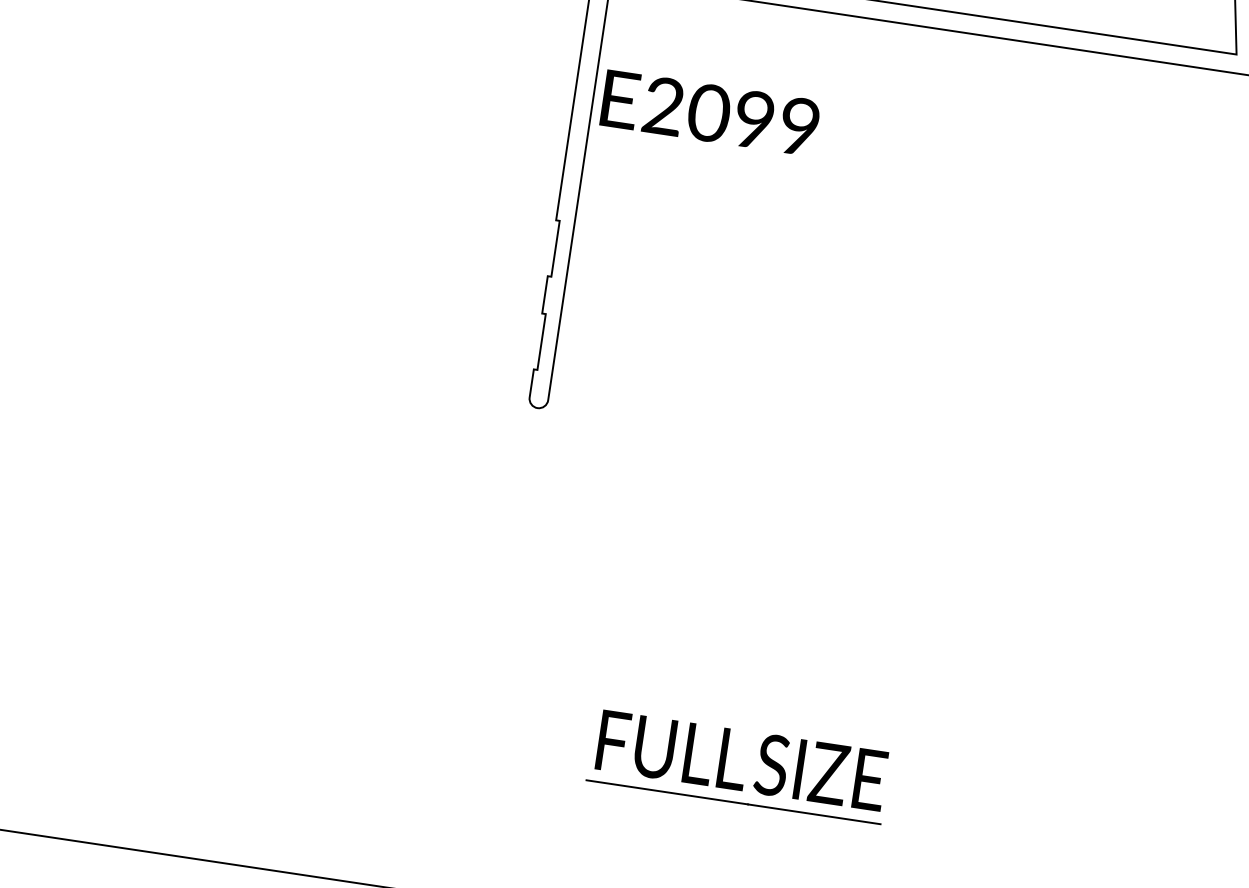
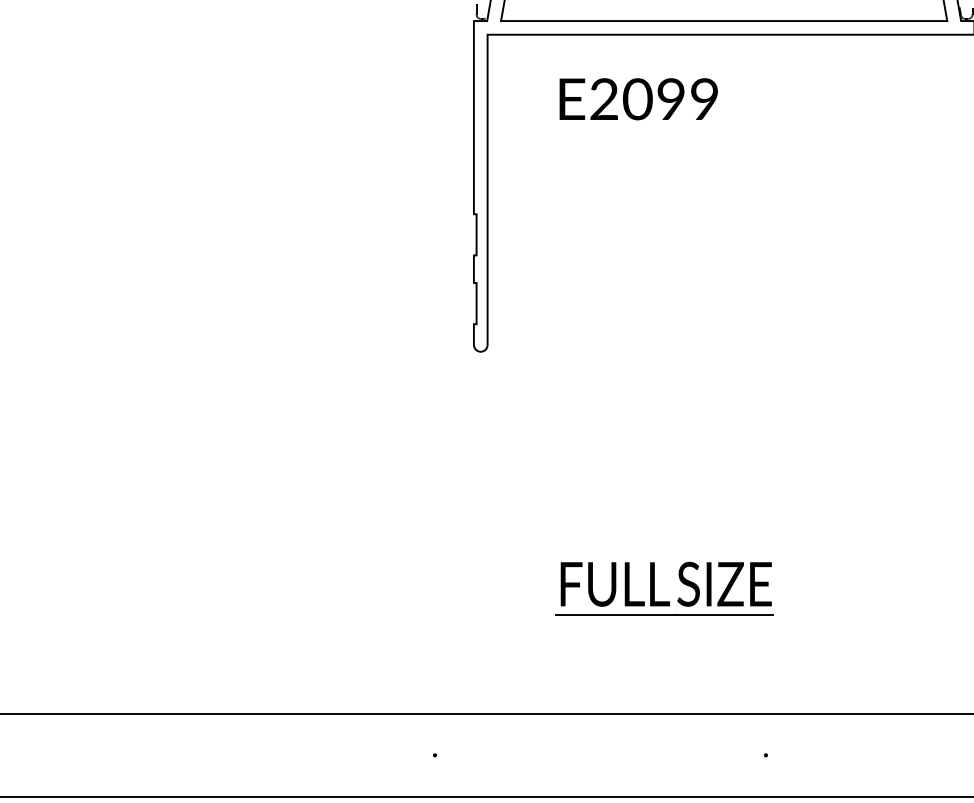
text: (710, 113) -> (638, 99), moved

